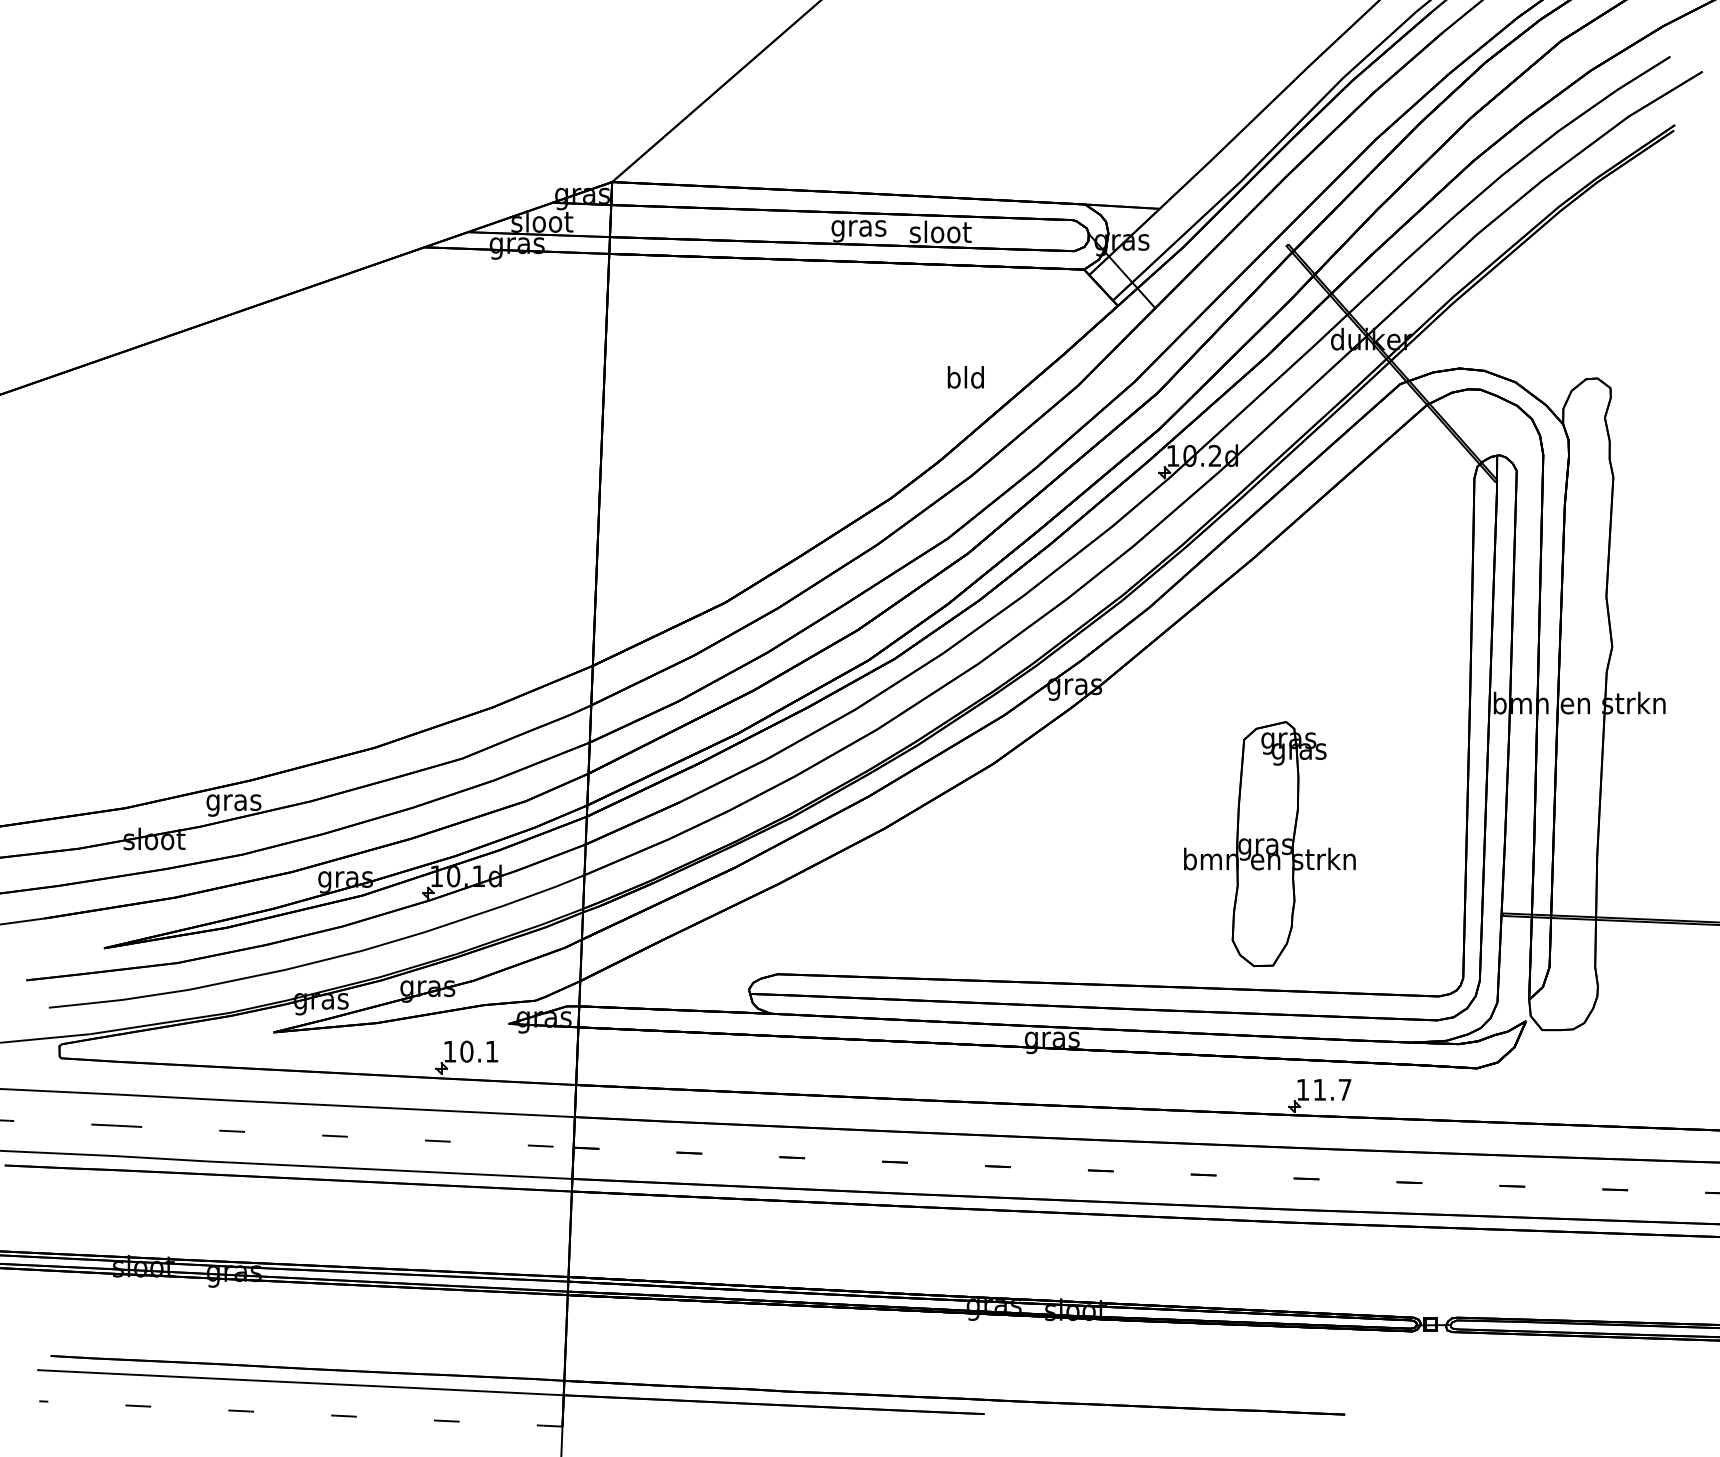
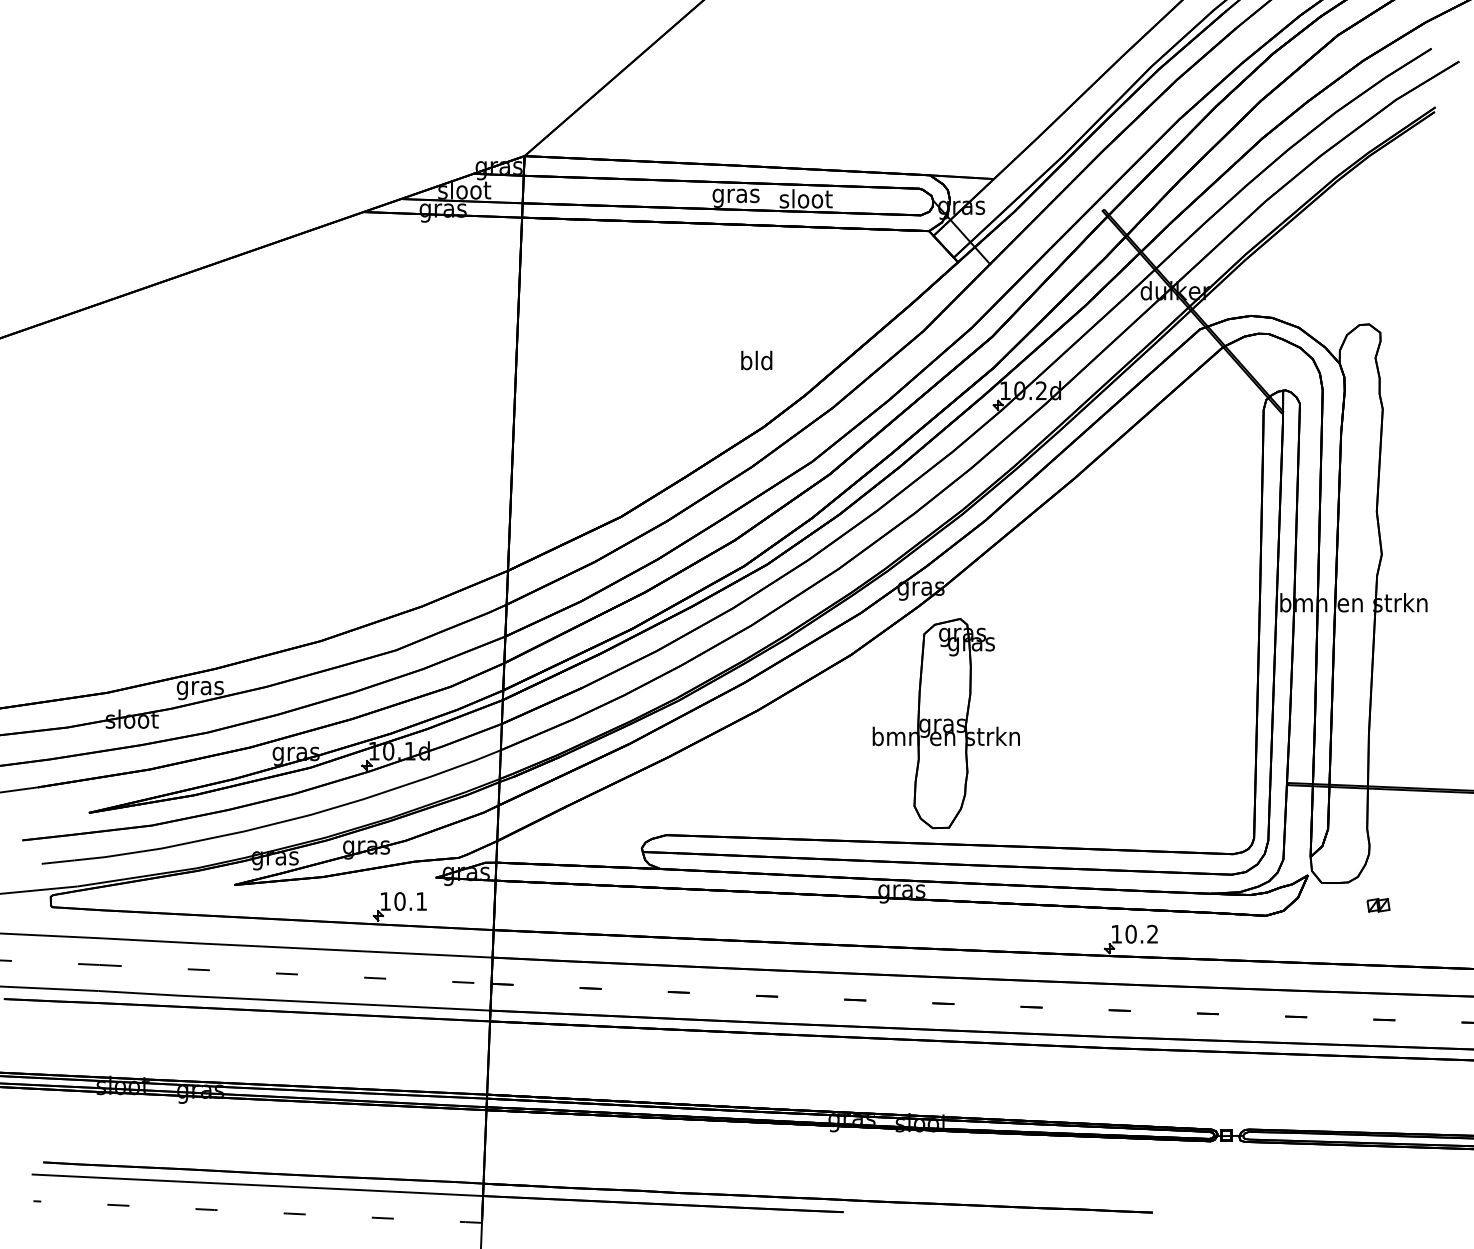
text: (965, 377) -> (756, 360), moved
part: (1268, 843) -> (945, 723), moved
part: (1608, 1056) -> (1378, 905), added
text: (1331, 1088) -> (1141, 933), 11.7 -> 10.2

